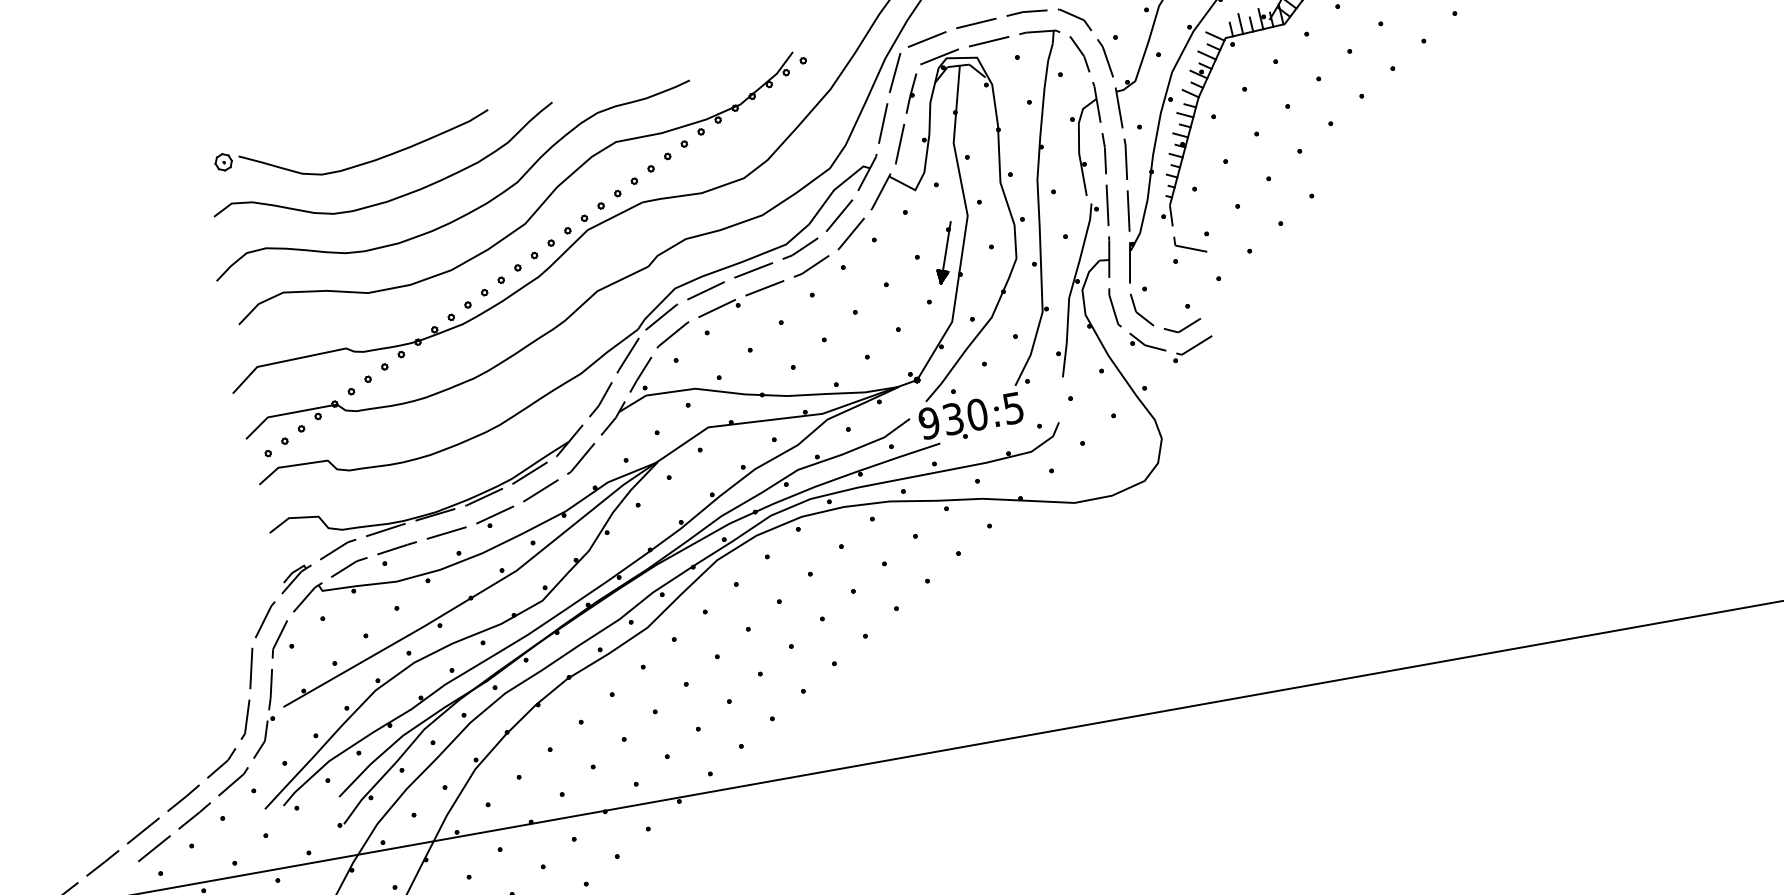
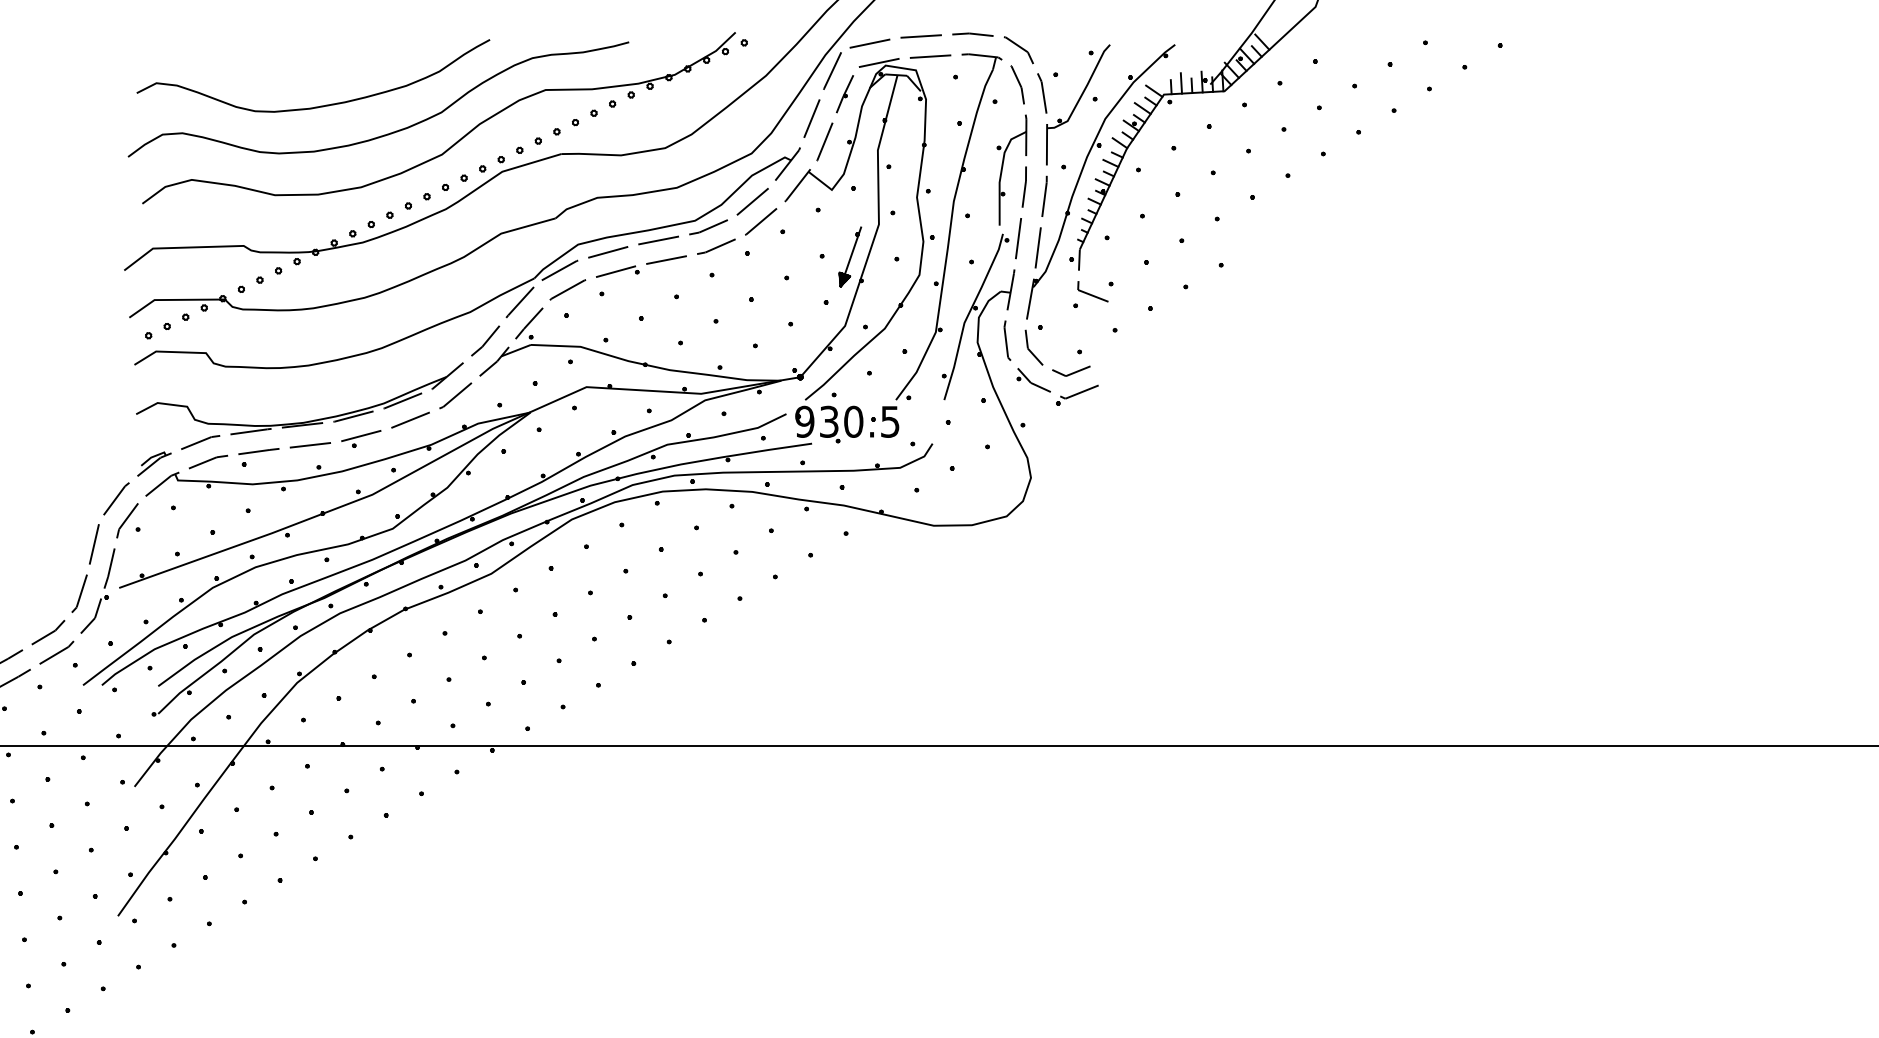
part: (359, 163) -> (289, 66), removed

